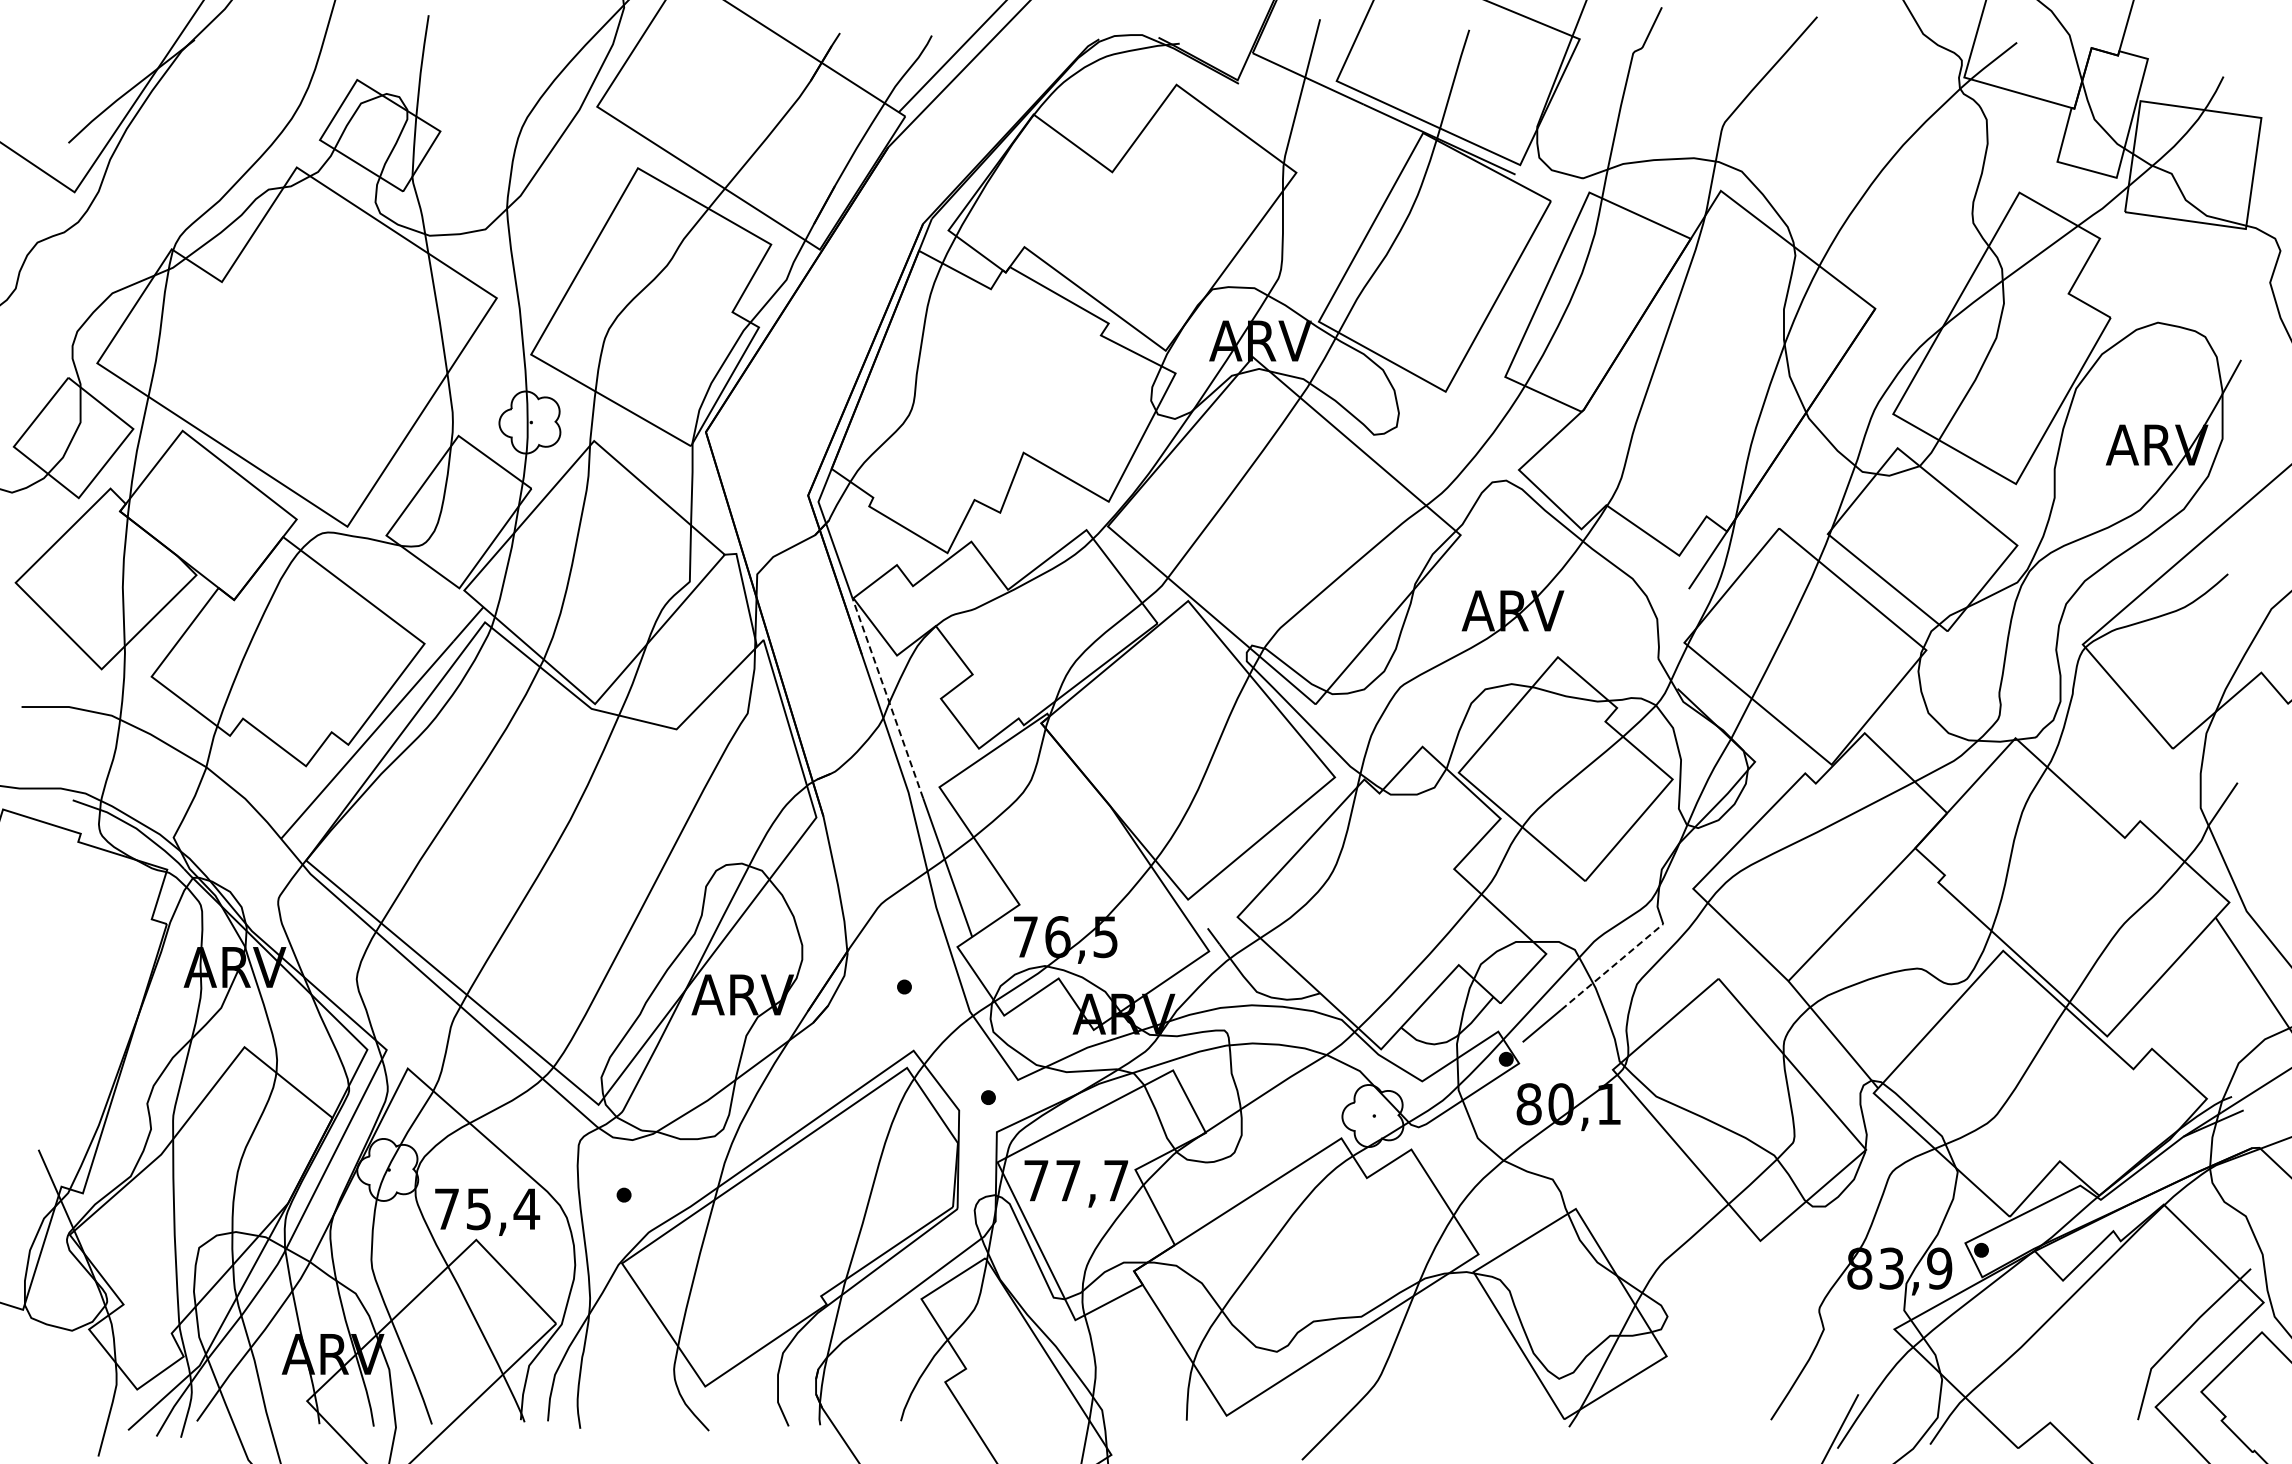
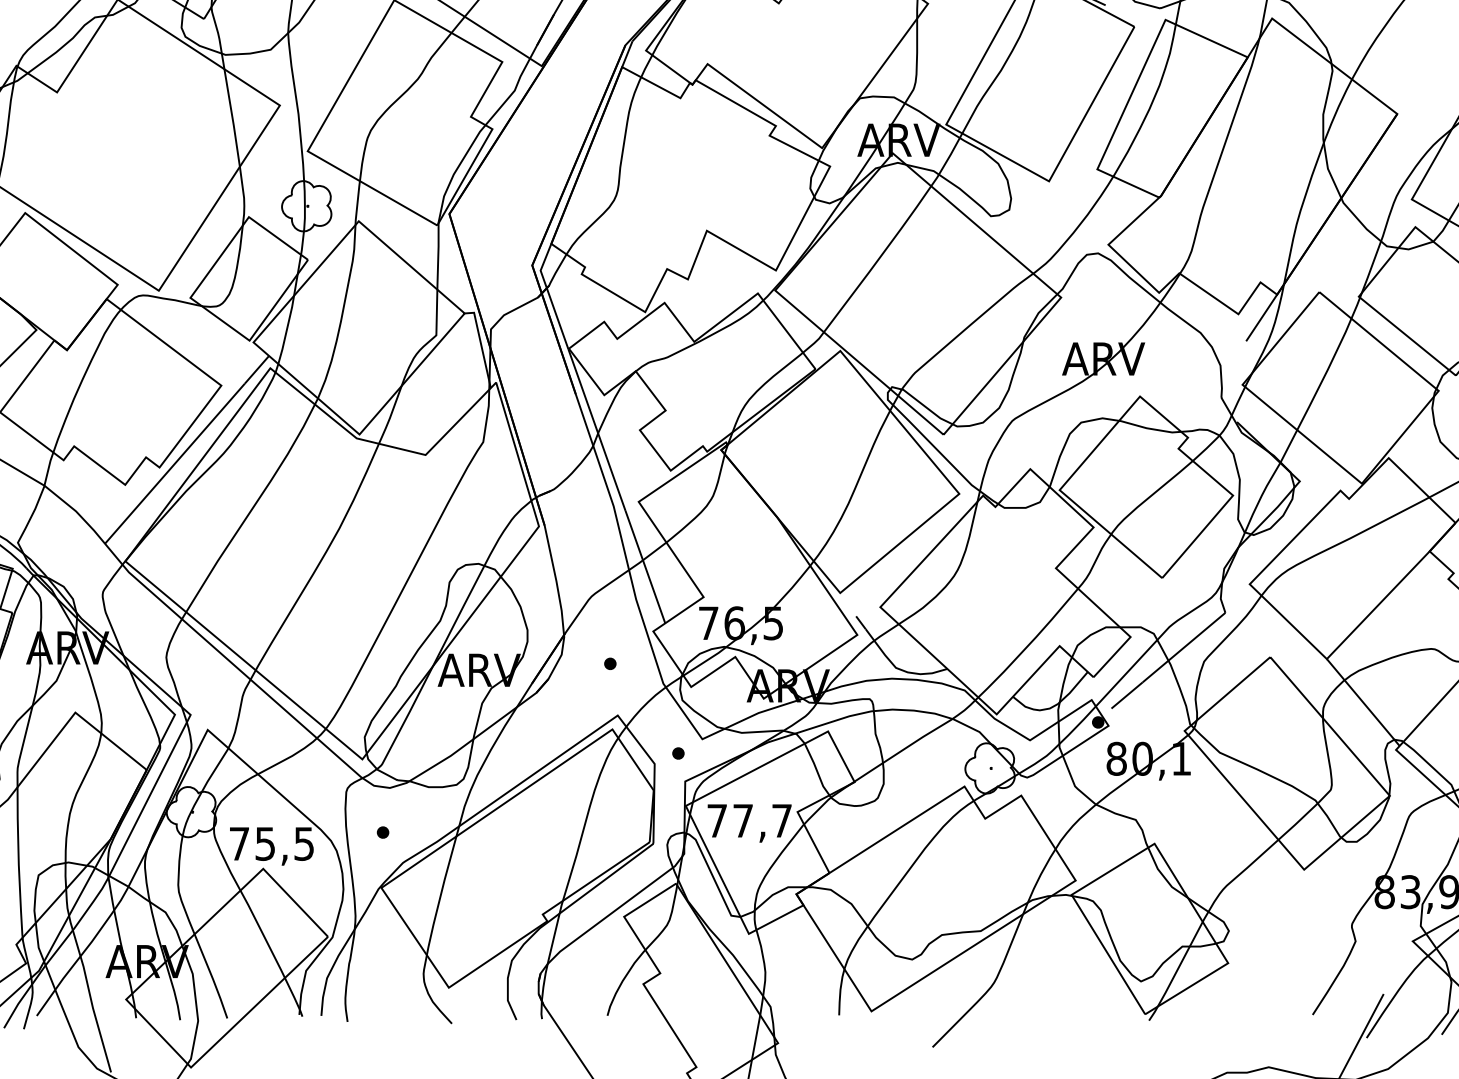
line: (887, 698) -> (596, 429), dashed -> solid
line: (1612, 966) -> (1184, 647), dashed -> solid
text: (526, 1209) -> (303, 844), 75,4 -> 75,5

